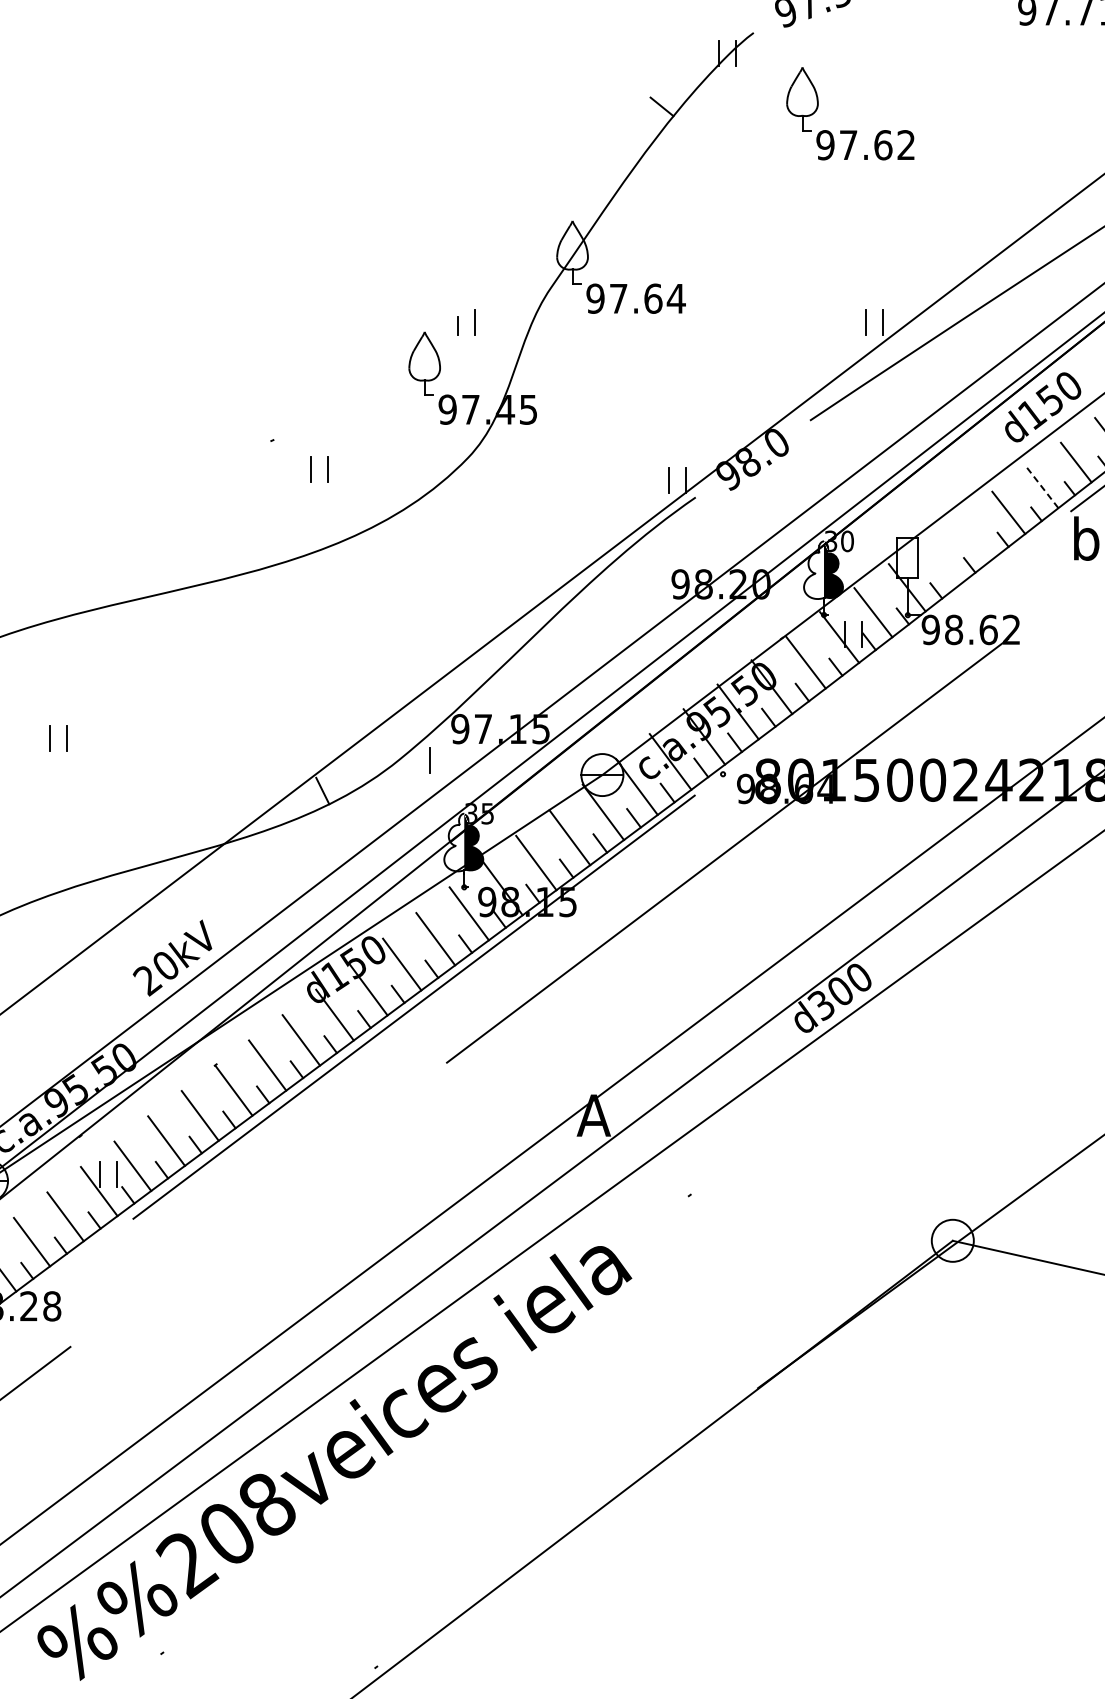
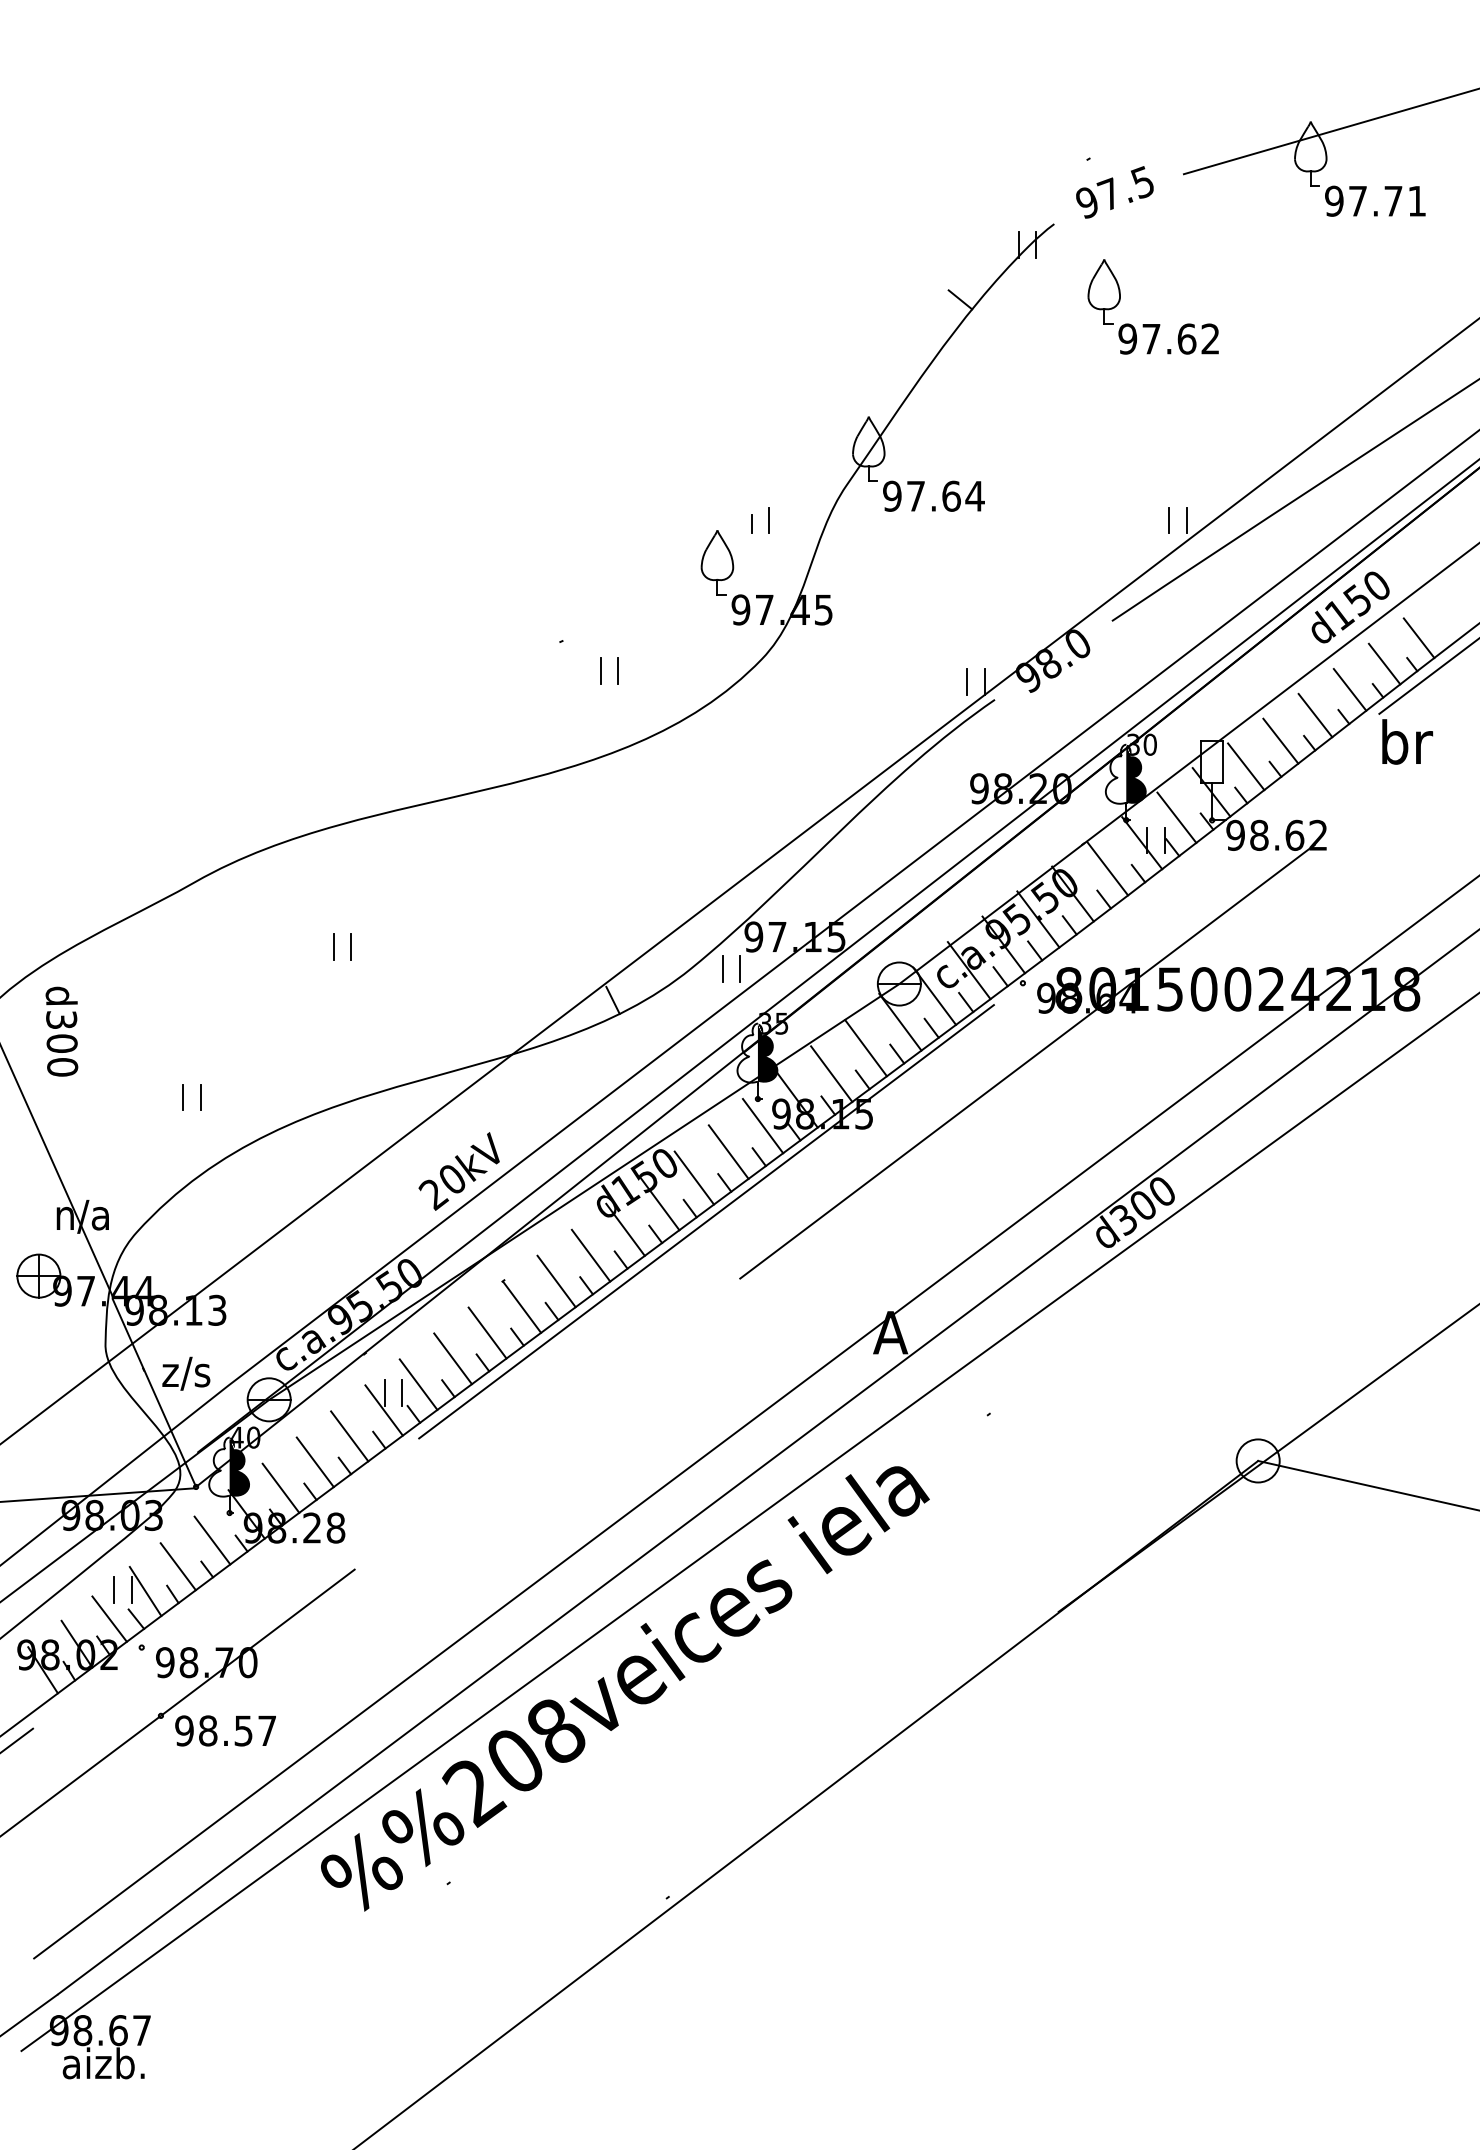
line: (1042, 487) -> (1349, 689), dashed -> solid
line: (974, 537) -> (1280, 740), added
line: (941, 562) -> (1246, 766), added
line: (446, 760) -> (739, 969), added

